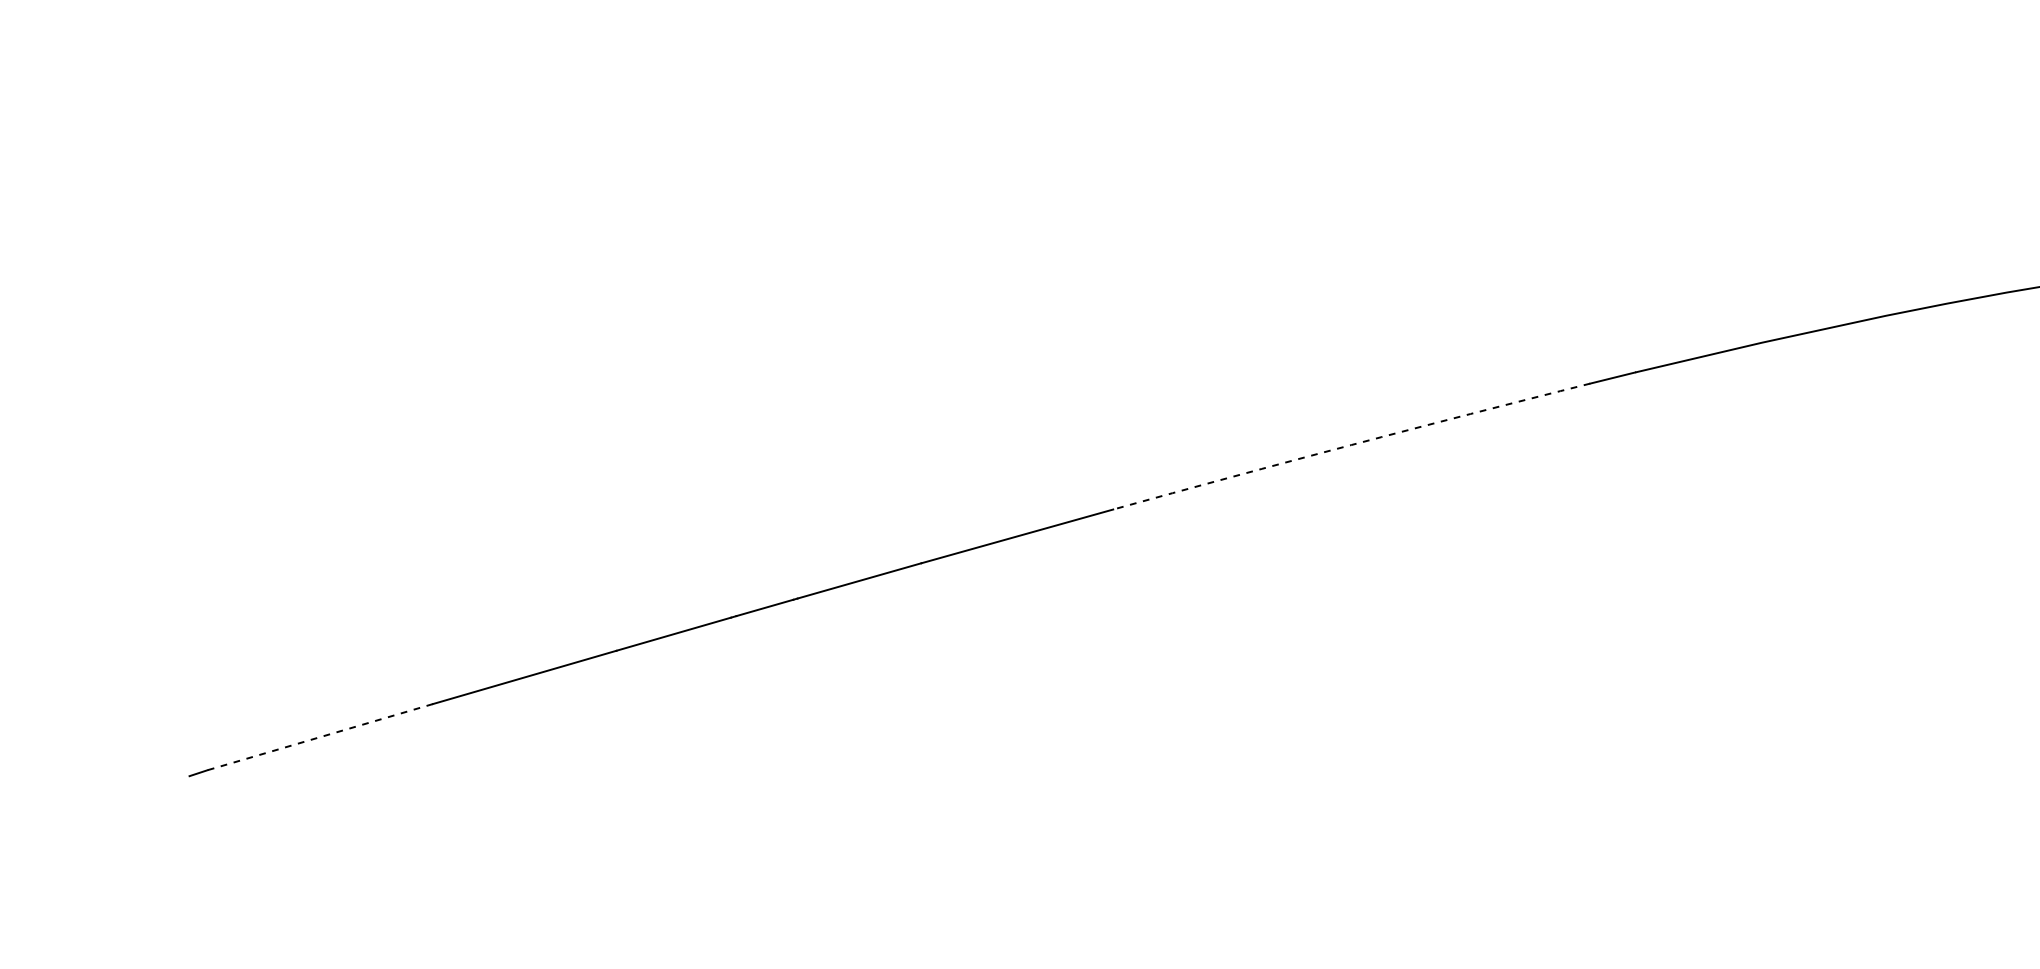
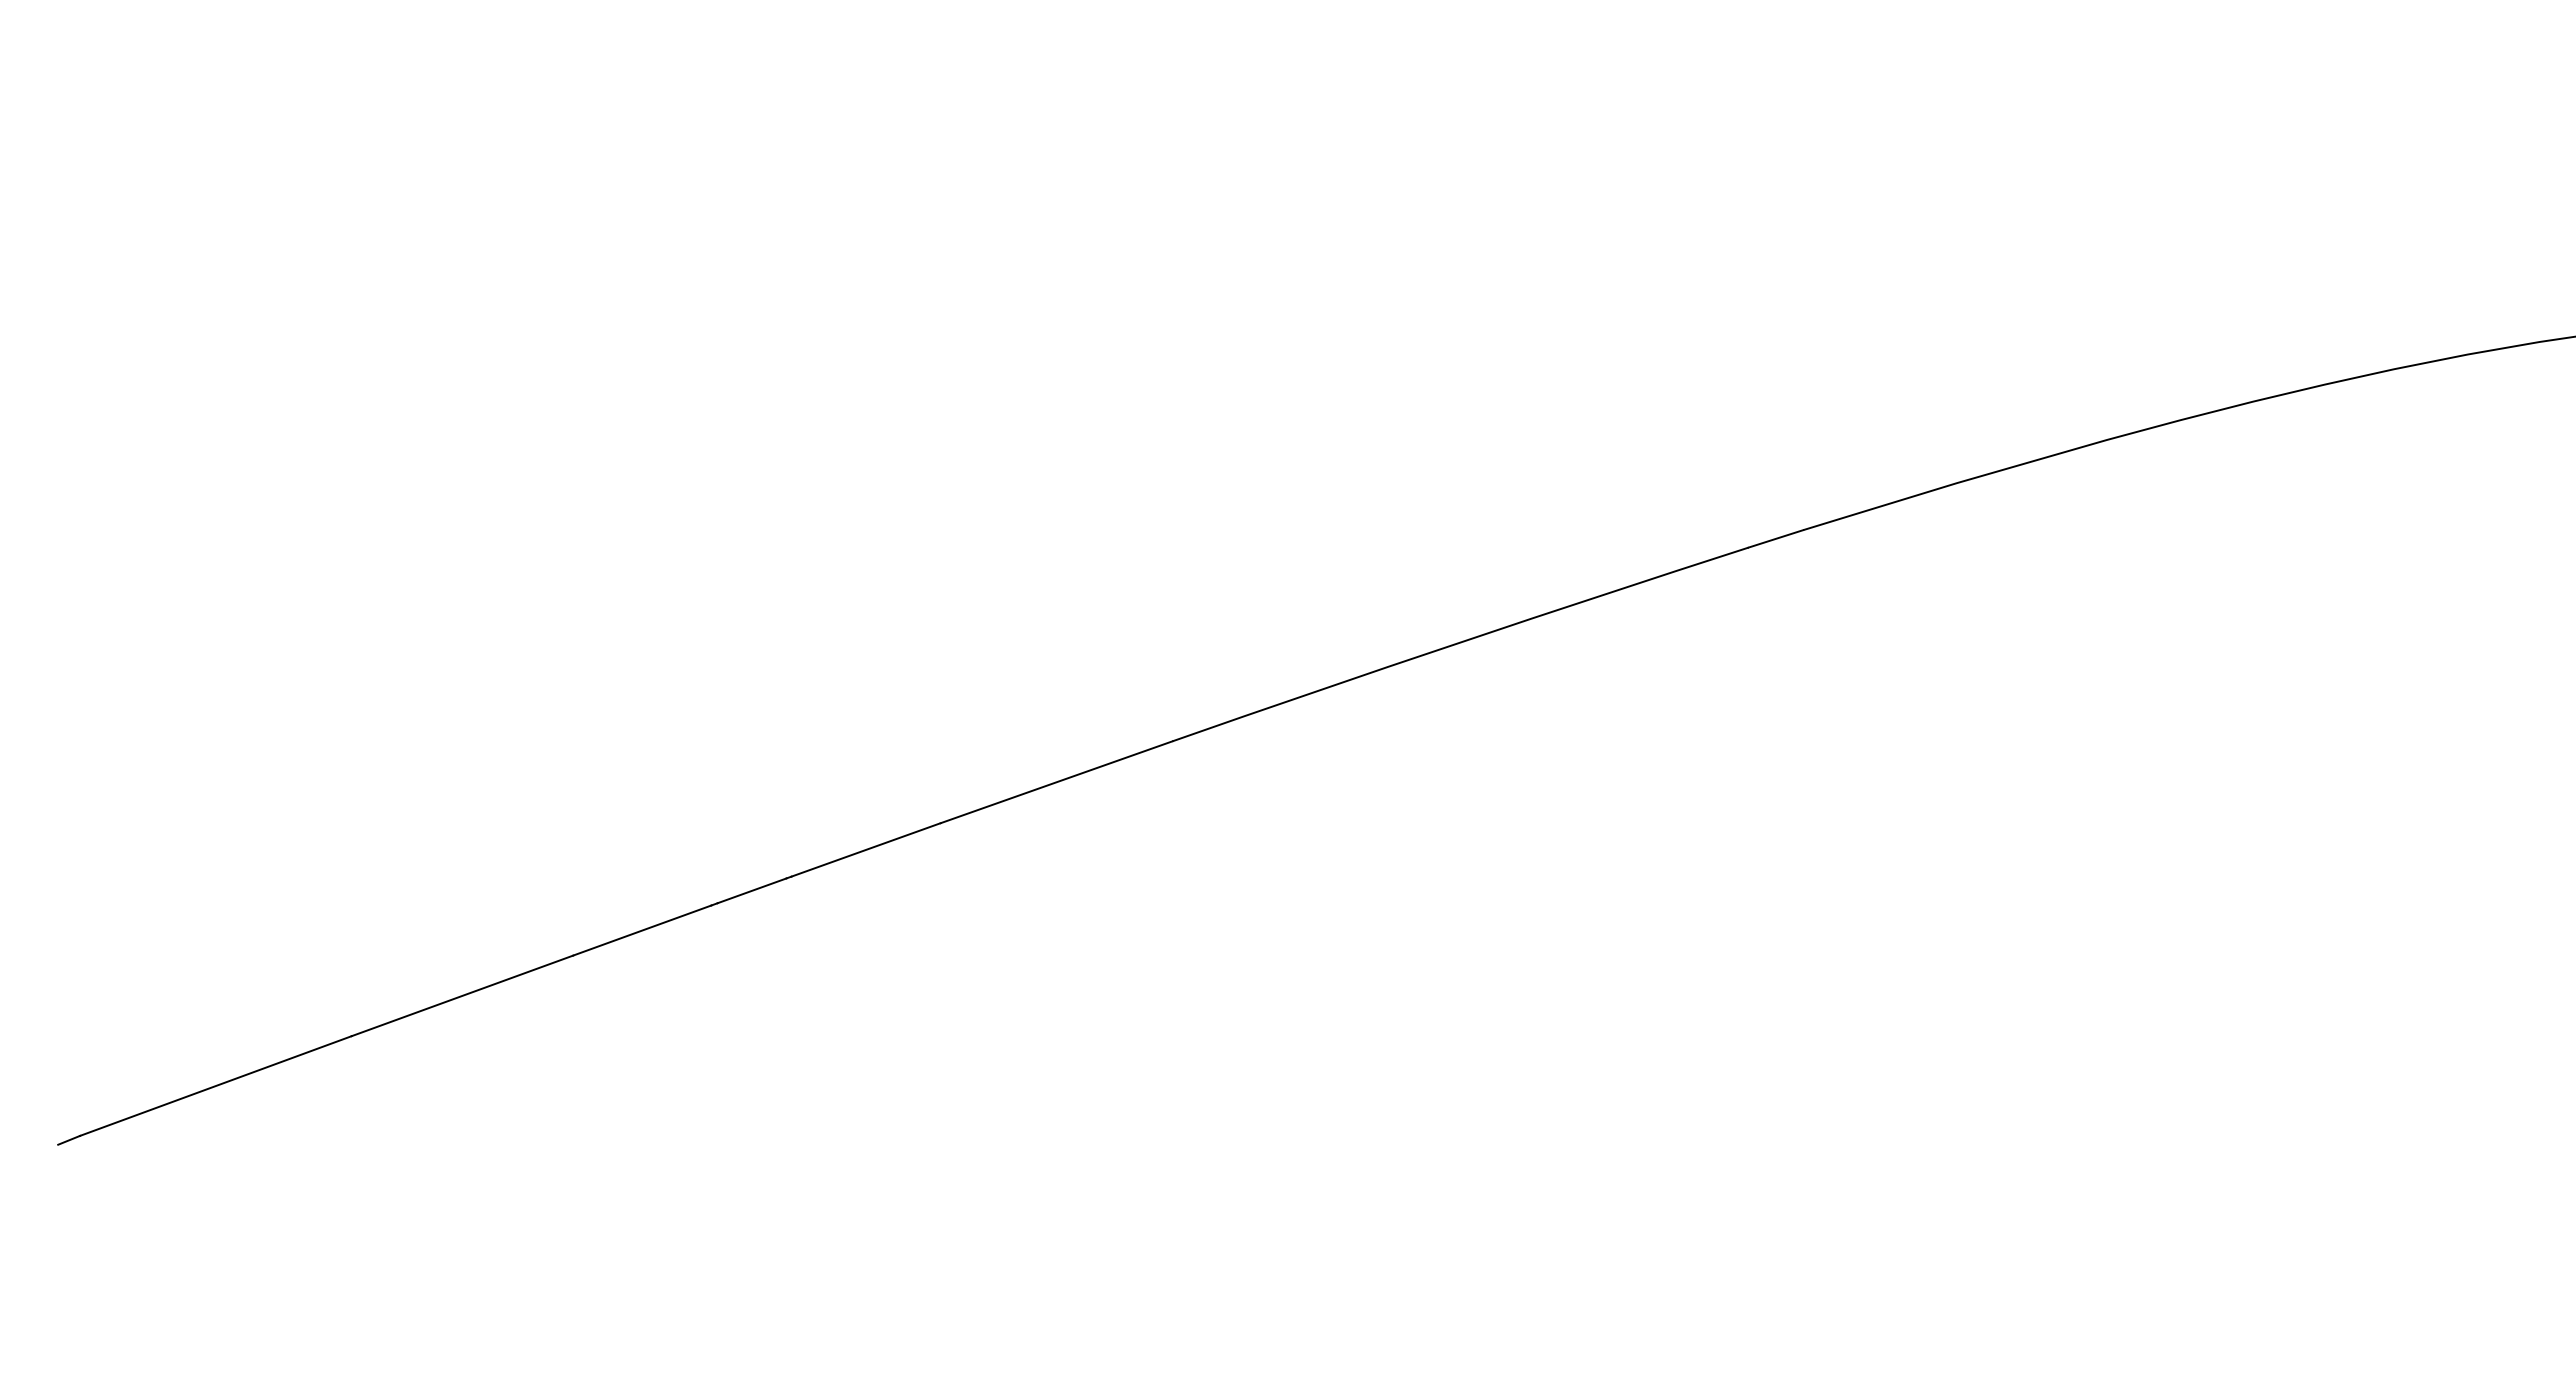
arc: (1350, 444) -> (1459, 642), dashed -> solid
line: (320, 737) -> (215, 1086), dashed -> solid

